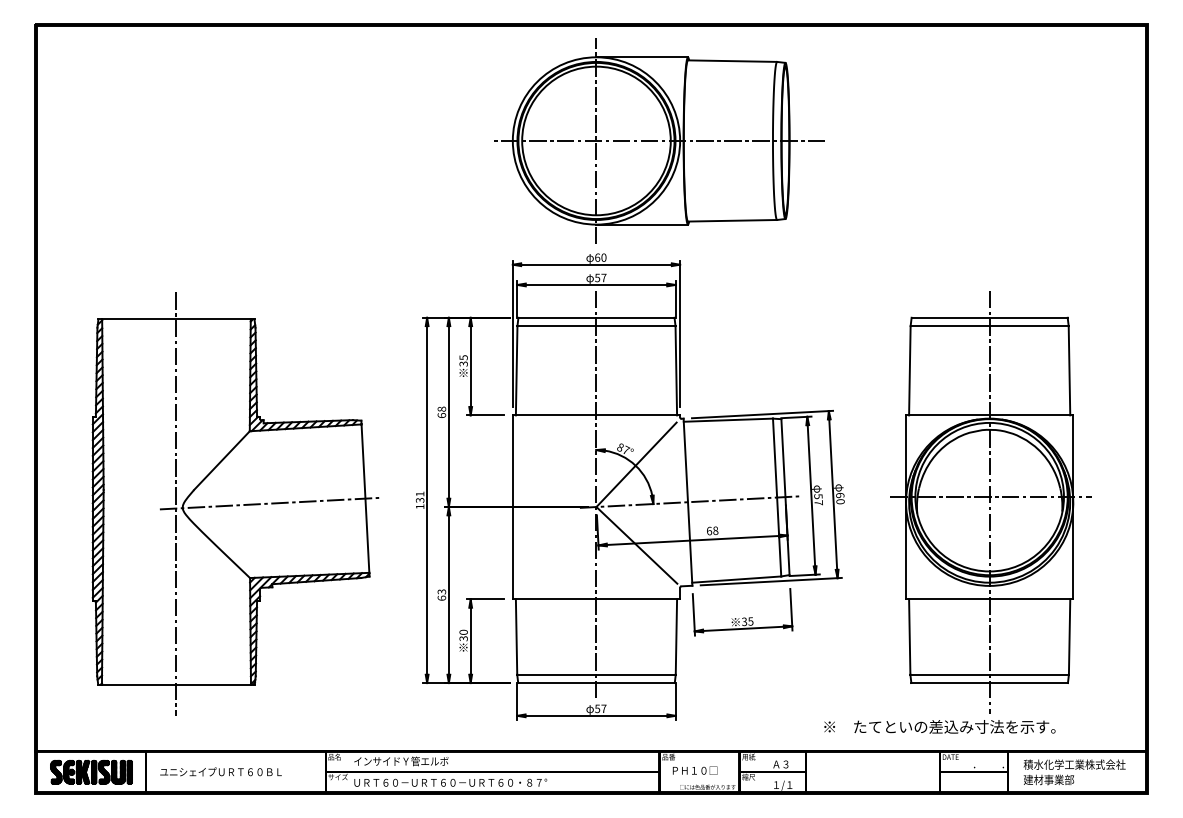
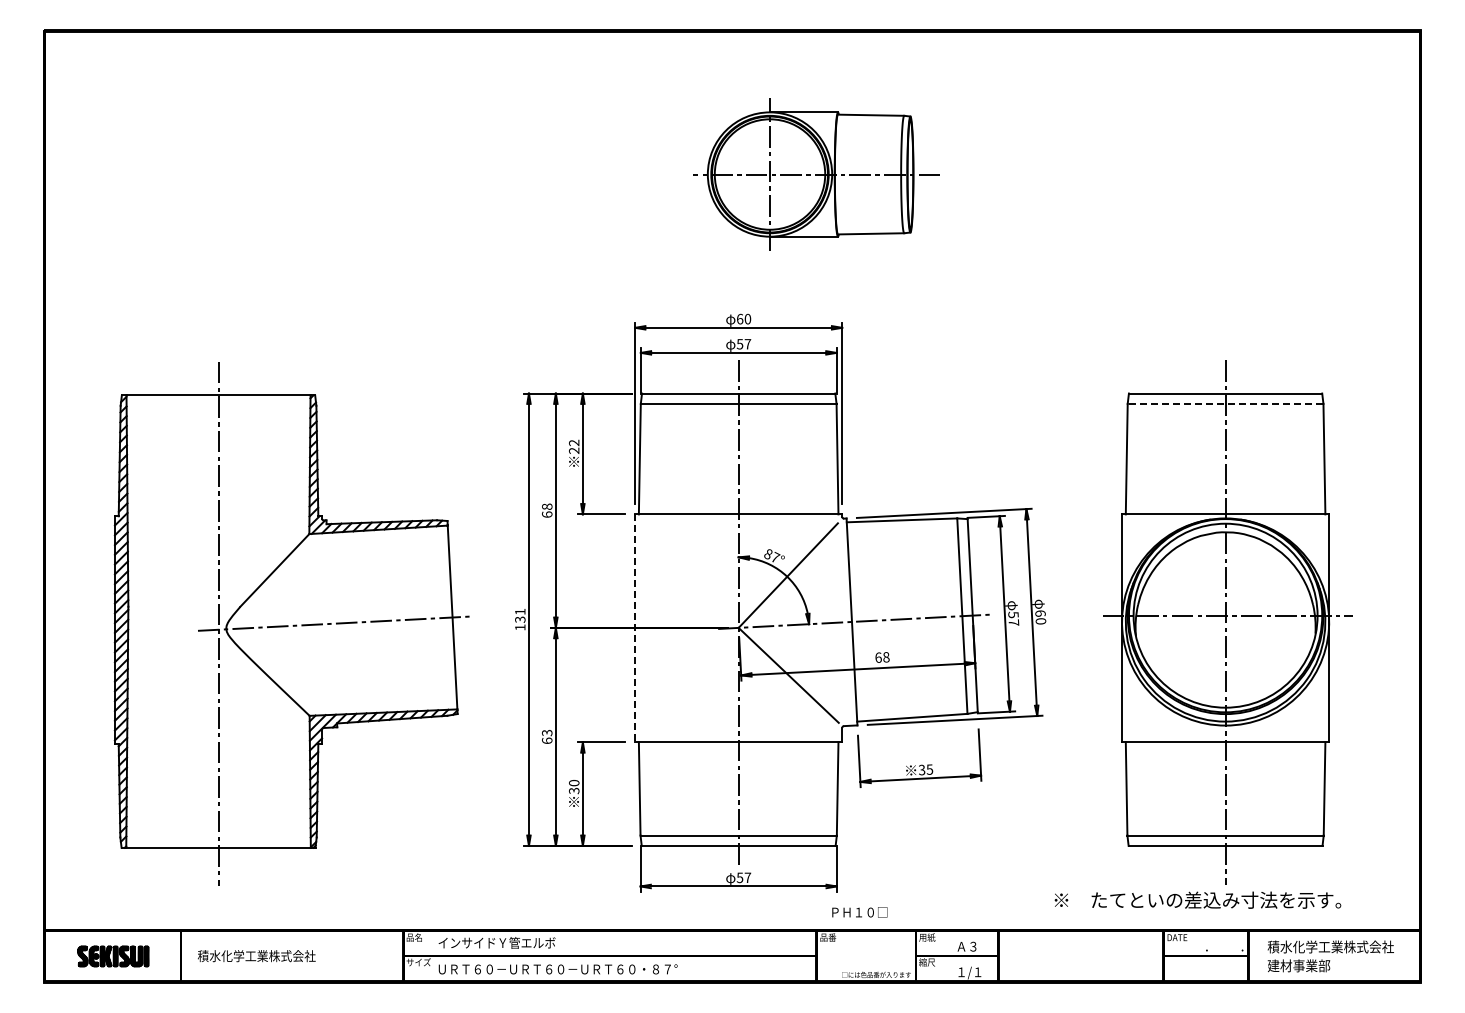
part: (659, 140) -> (816, 174), size x0.6
line: (989, 325) -> (1225, 403), solid -> dashed
text: (463, 360) -> (574, 446), 35 -> 22
line: (513, 507) -> (635, 628), solid -> dashed
text: (939, 726) -> (1197, 899), moved
text: (694, 770) -> (859, 912), moved
part: (91, 772) -> (113, 956), size x0.7
text: (220, 772) -> (272, 956), ユニシェイプＵＲＴ６０ＢＬ -> 積水化学工業株式会社

